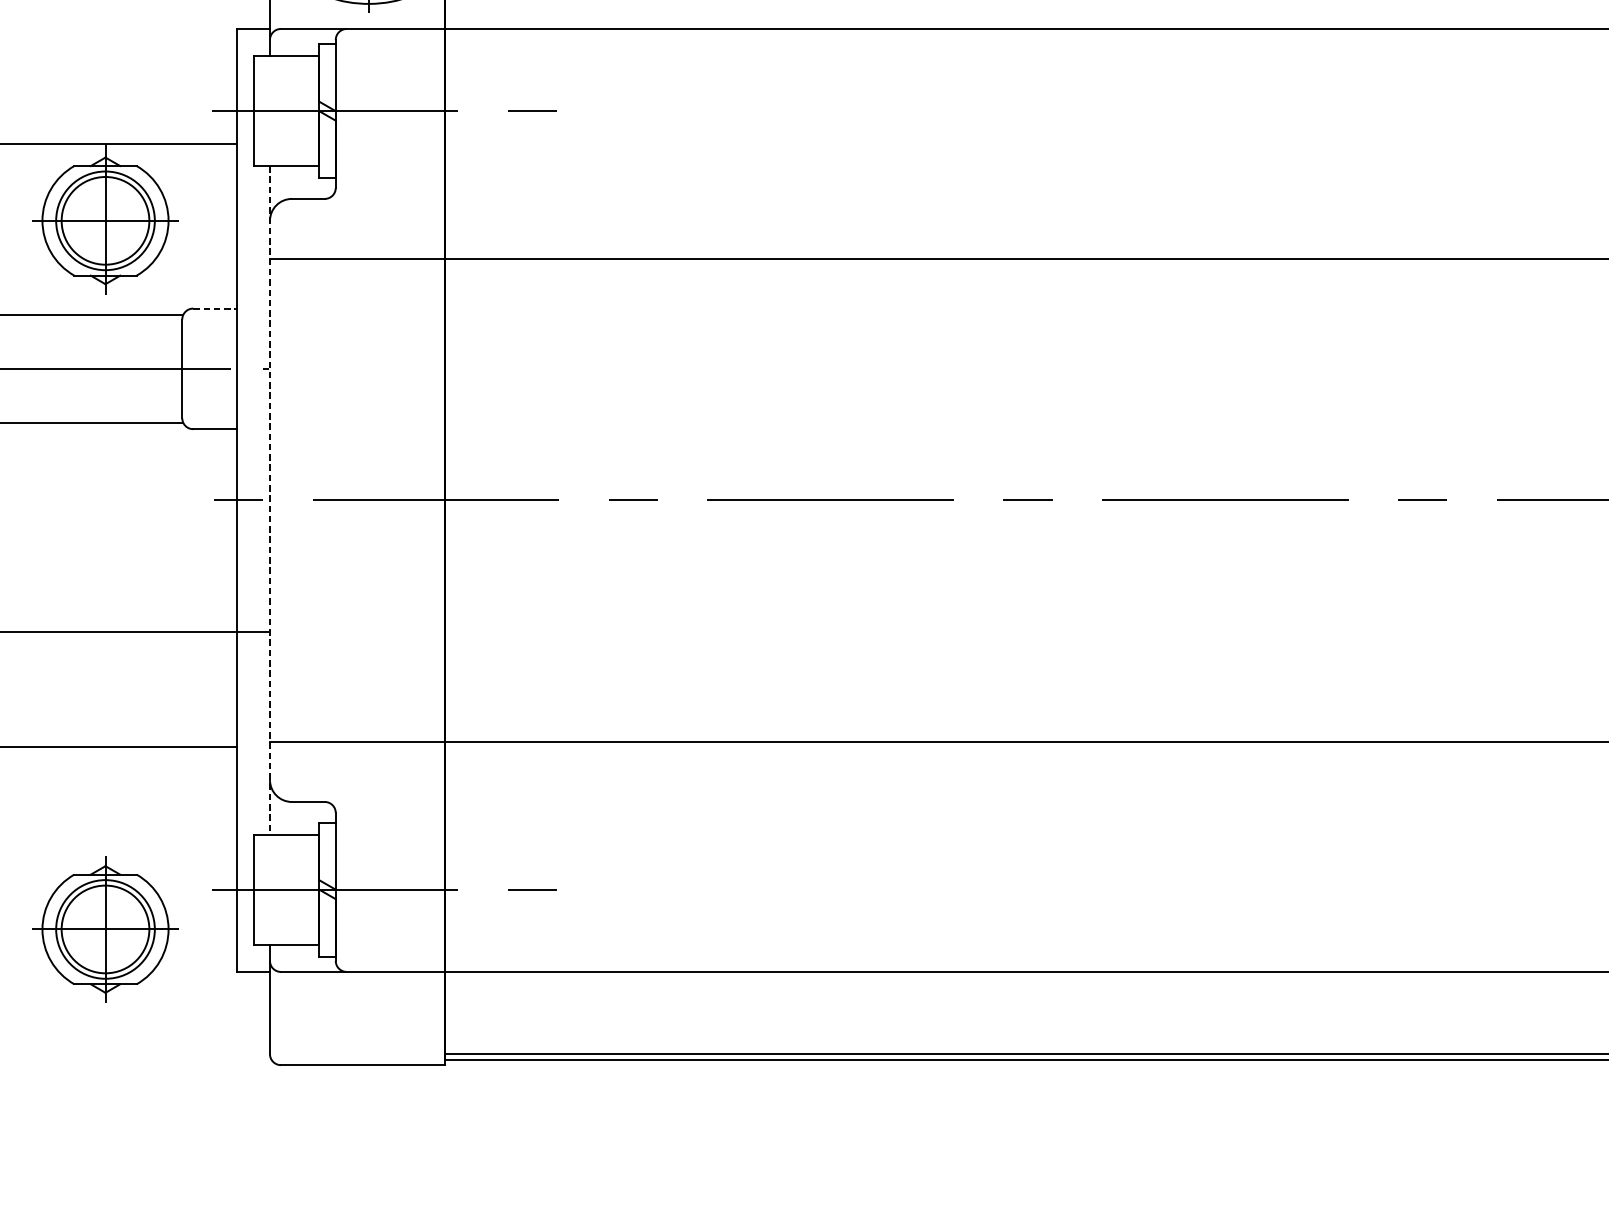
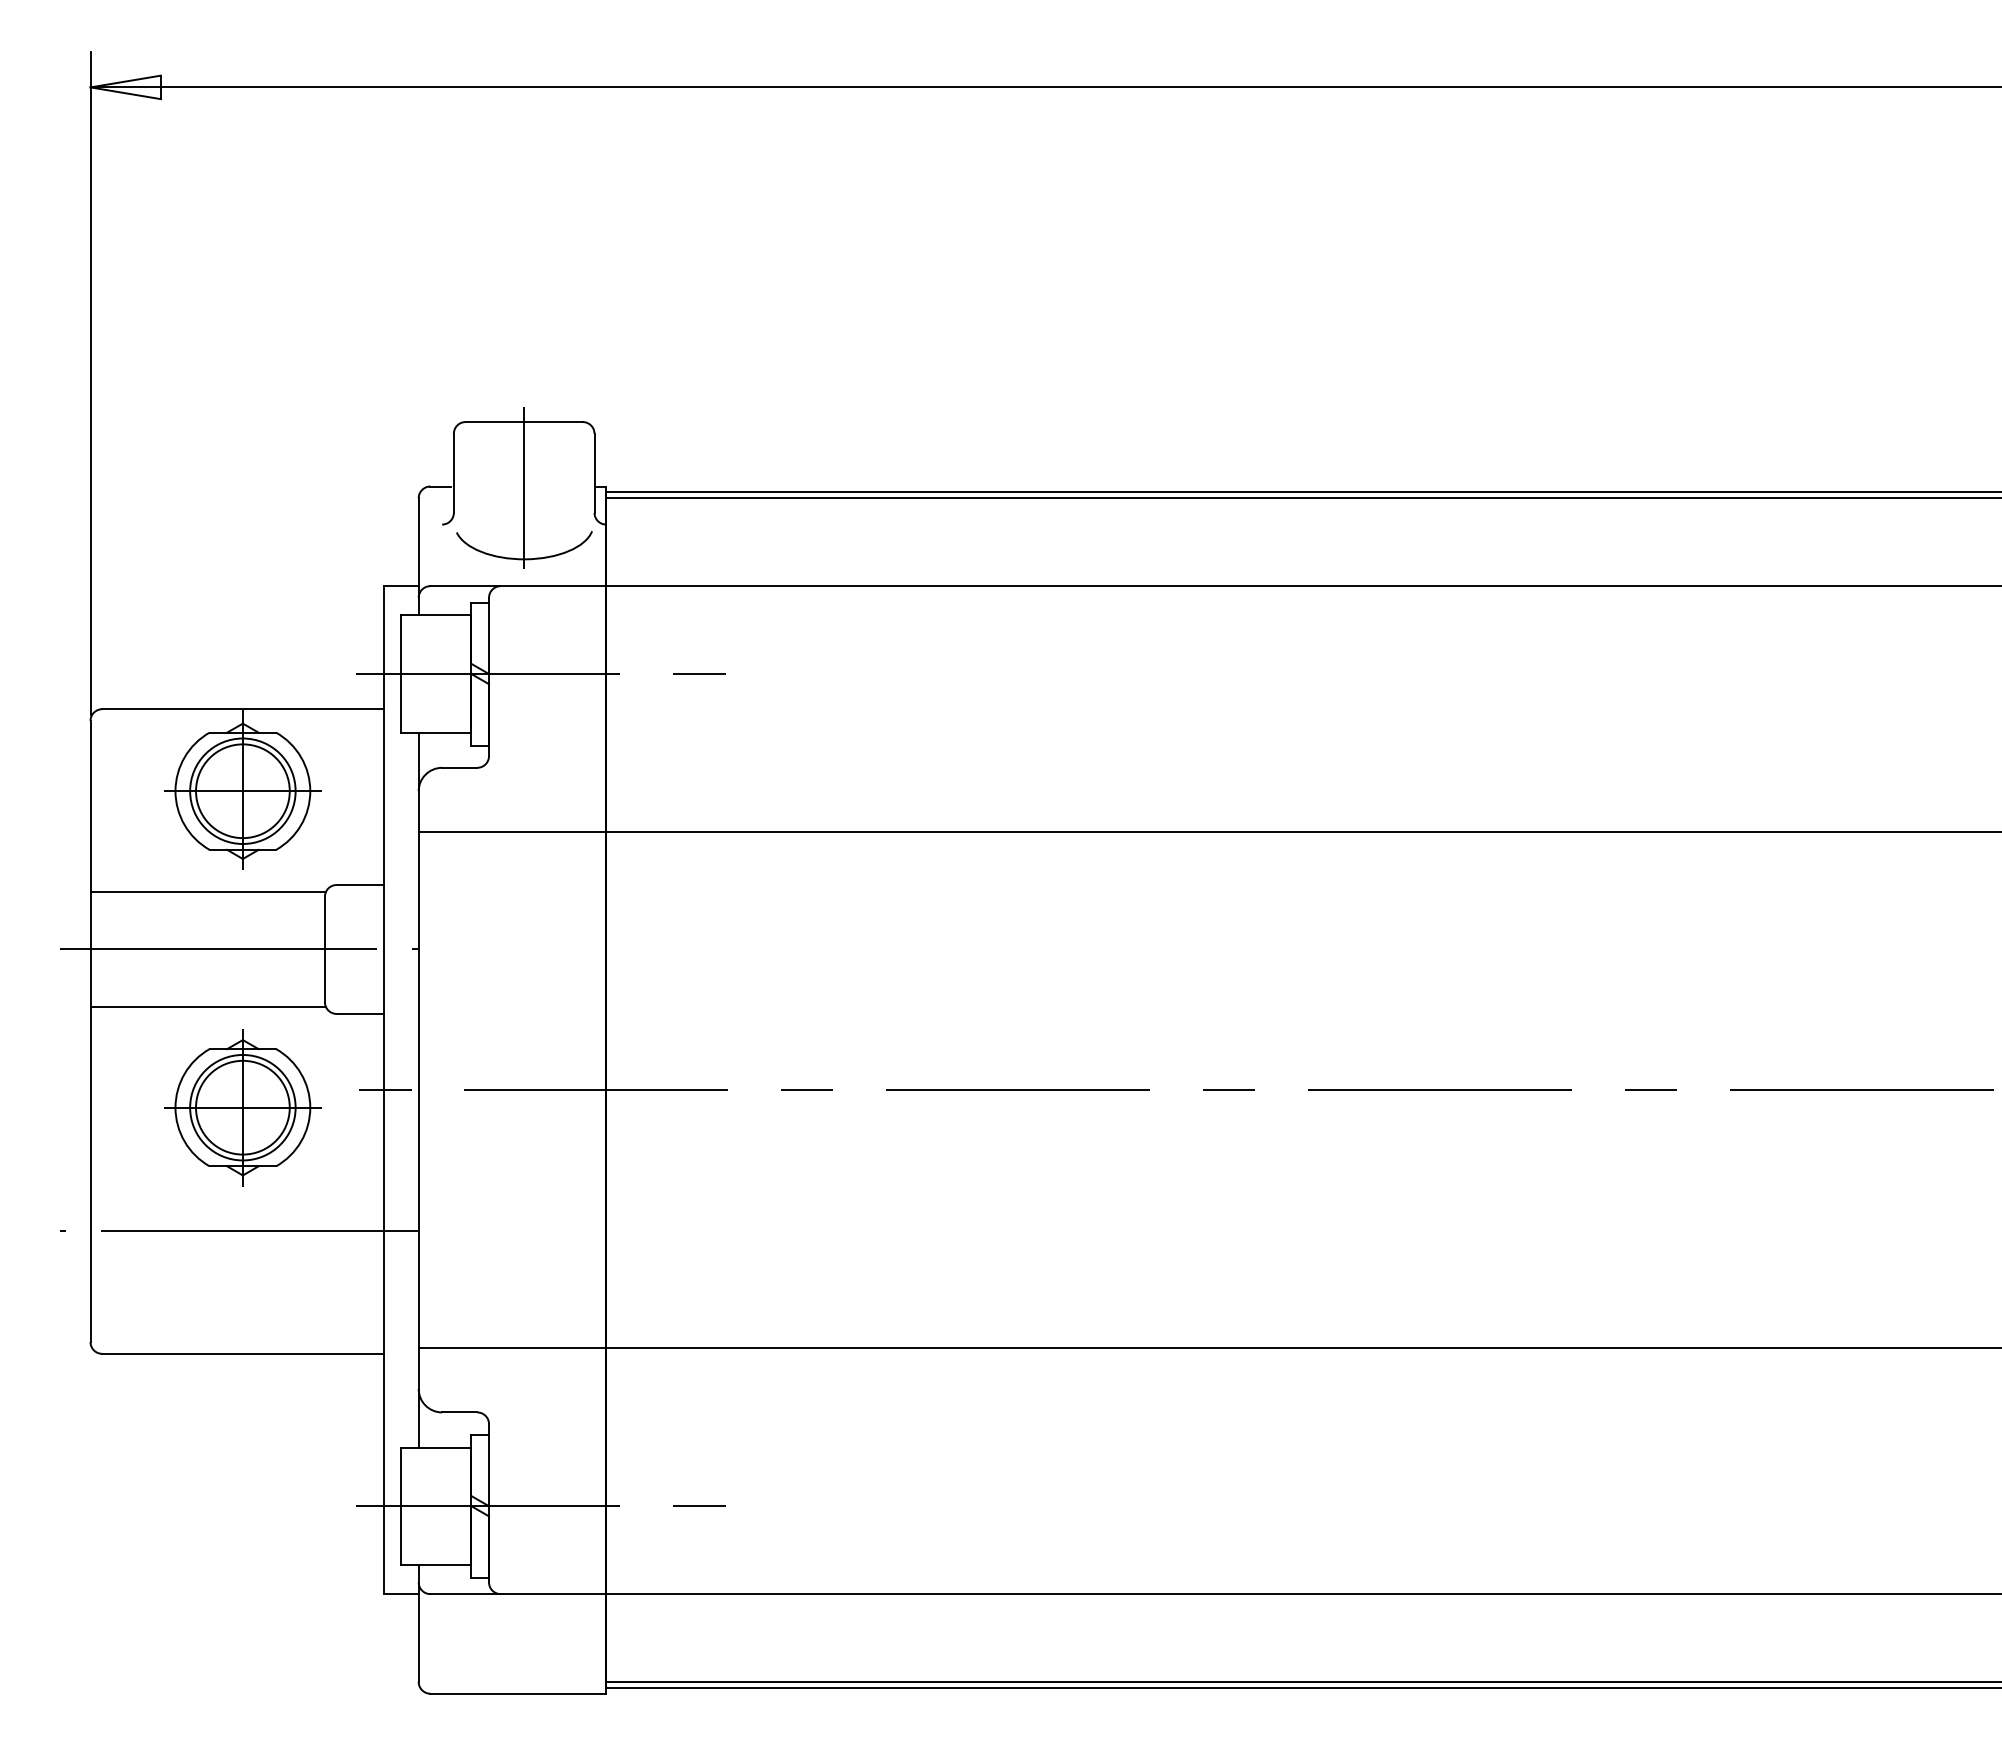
line: (215, 309) -> (360, 885), dashed -> solid
line: (269, 500) -> (418, 1090), dashed -> solid
part: (105, 929) -> (242, 1107), moved

